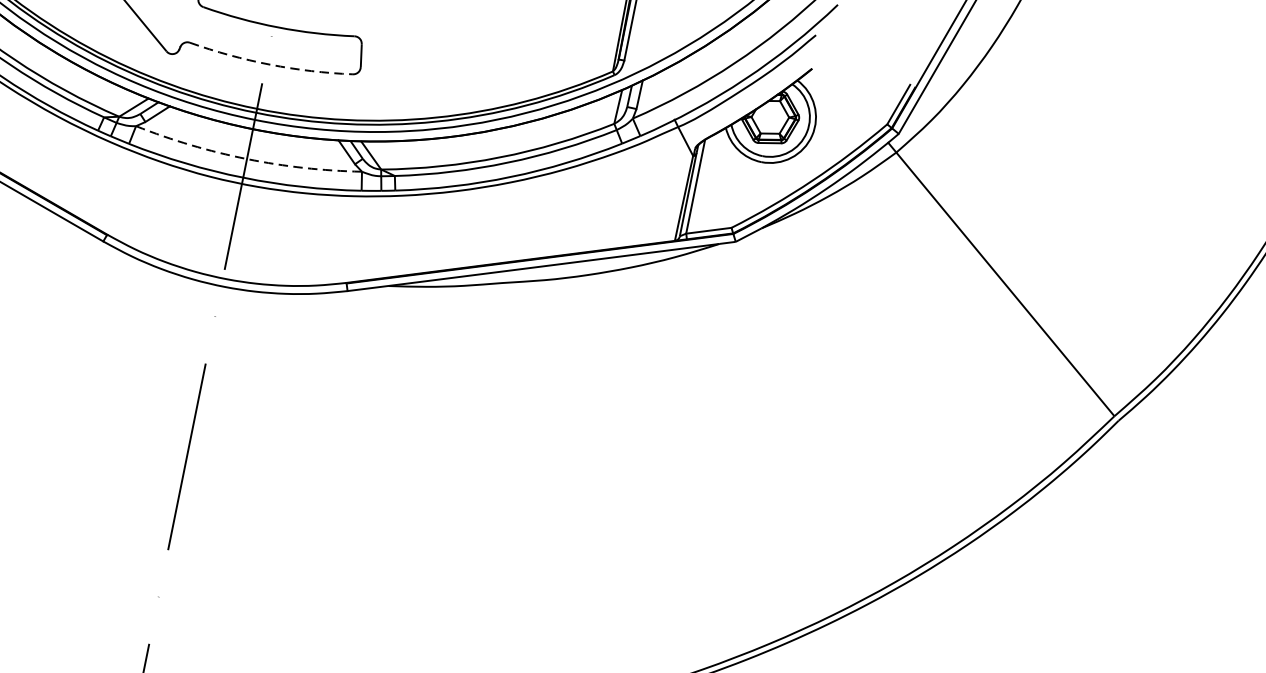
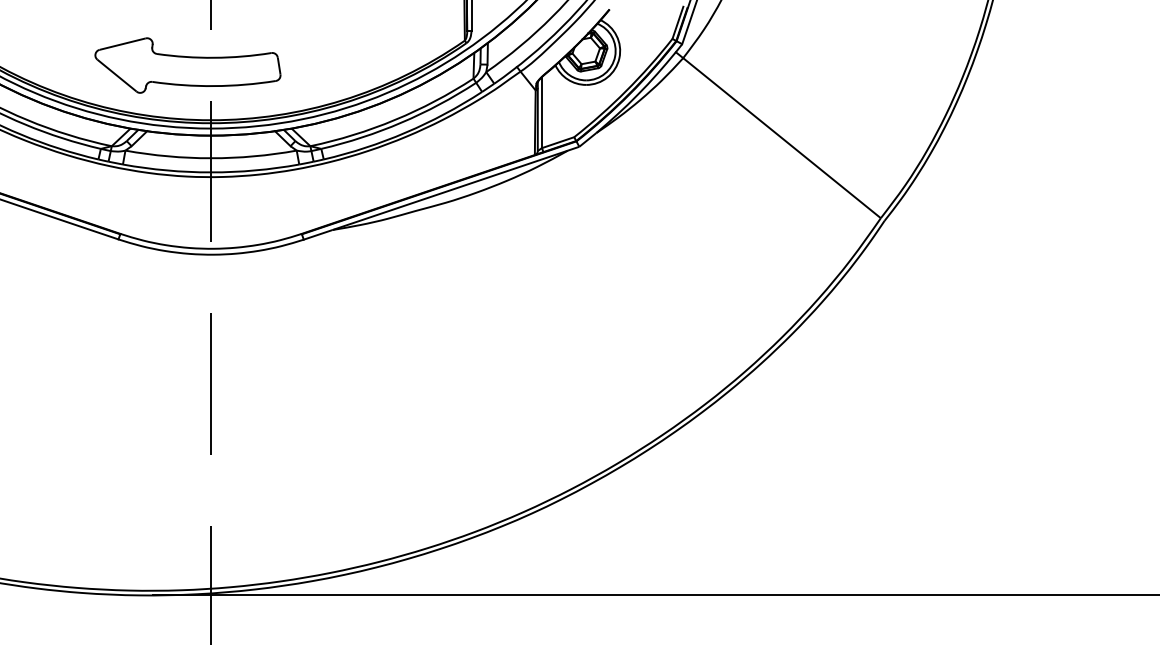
arc: (270, 65) -> (214, 86), dashed -> solid
arc: (247, 159) -> (211, 158), dashed -> solid

